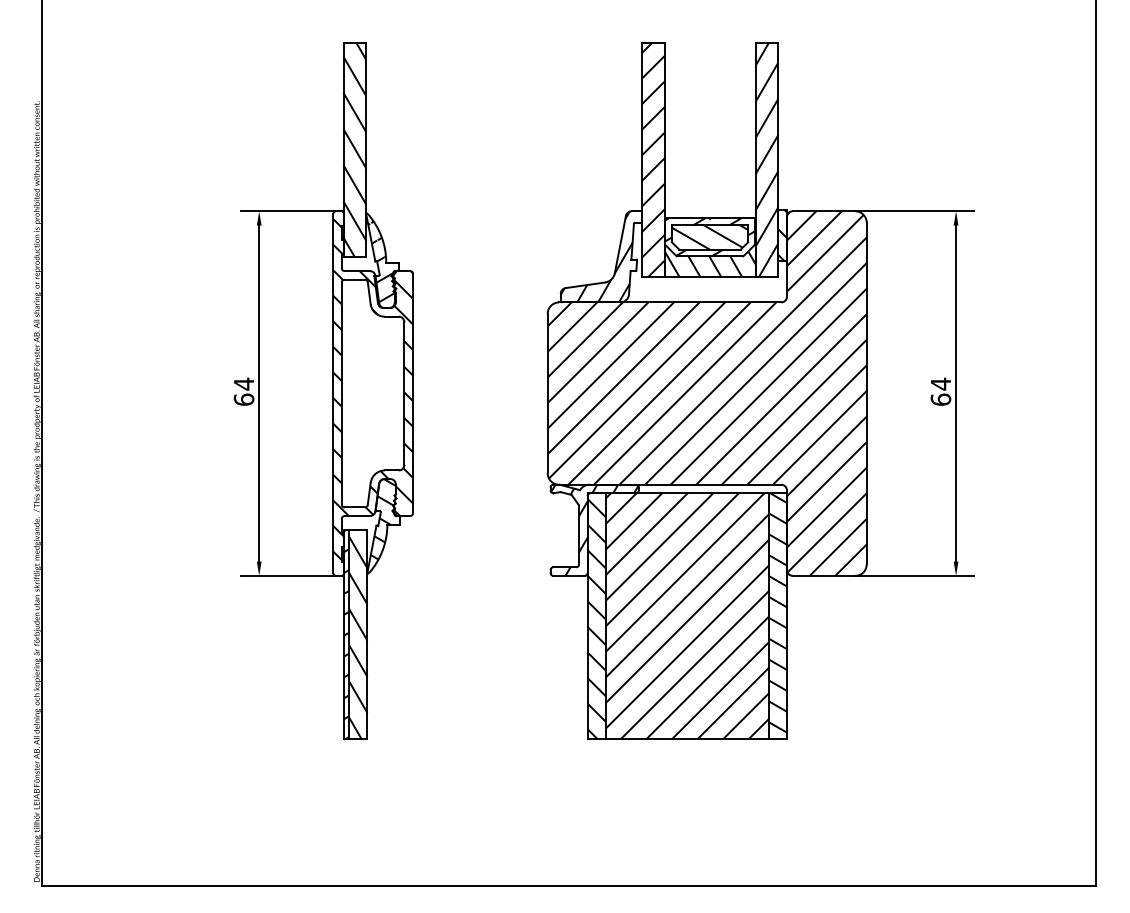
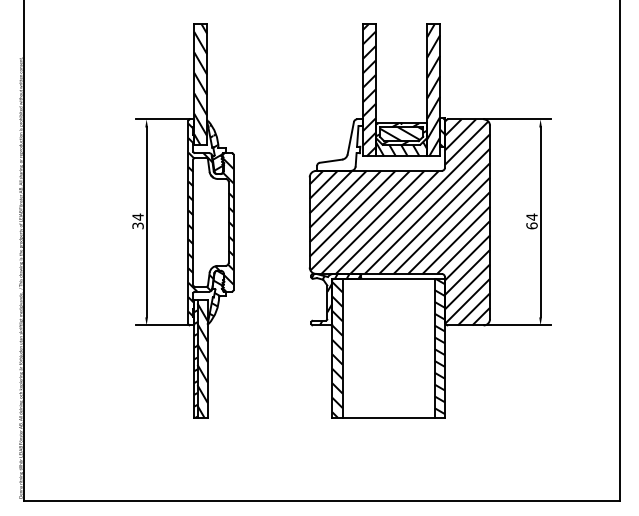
hatch: (596, 255) -> (337, 144), removed
text: (243, 399) -> (137, 225), 64 -> 34
hatch: (687, 614) -> (388, 347), removed

